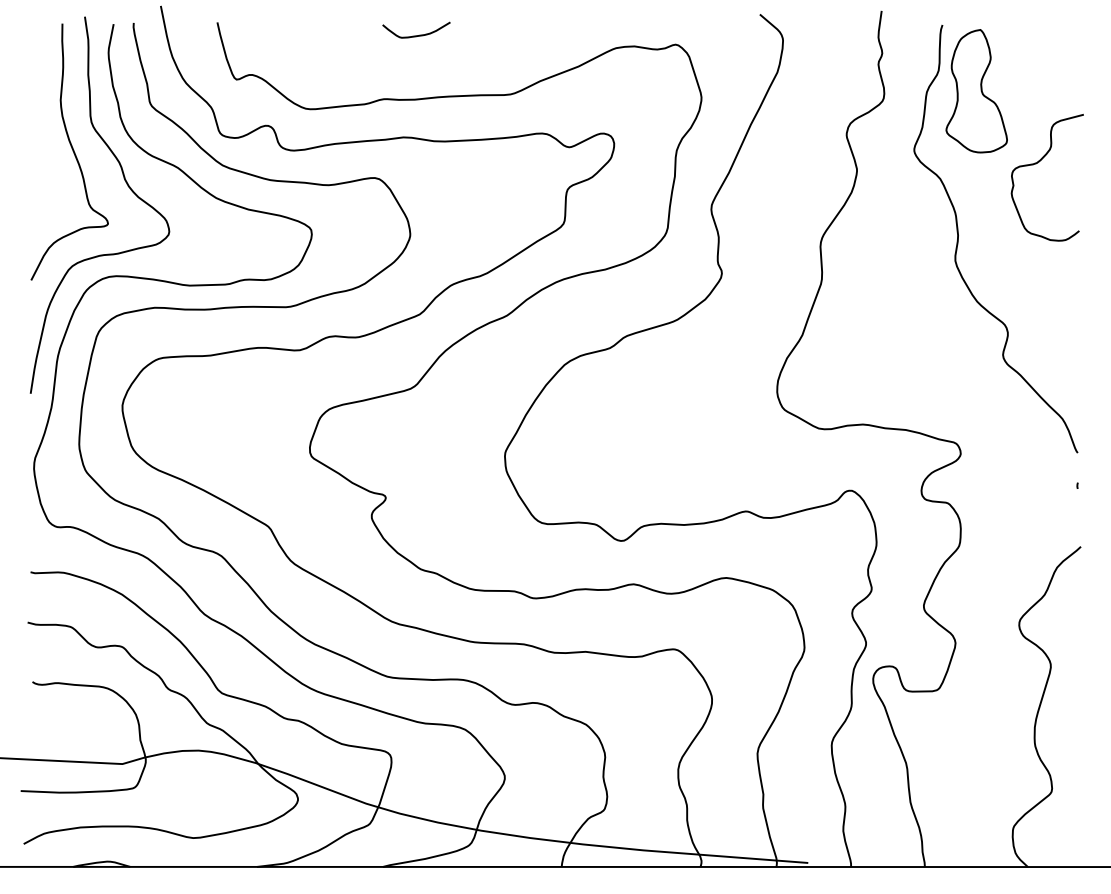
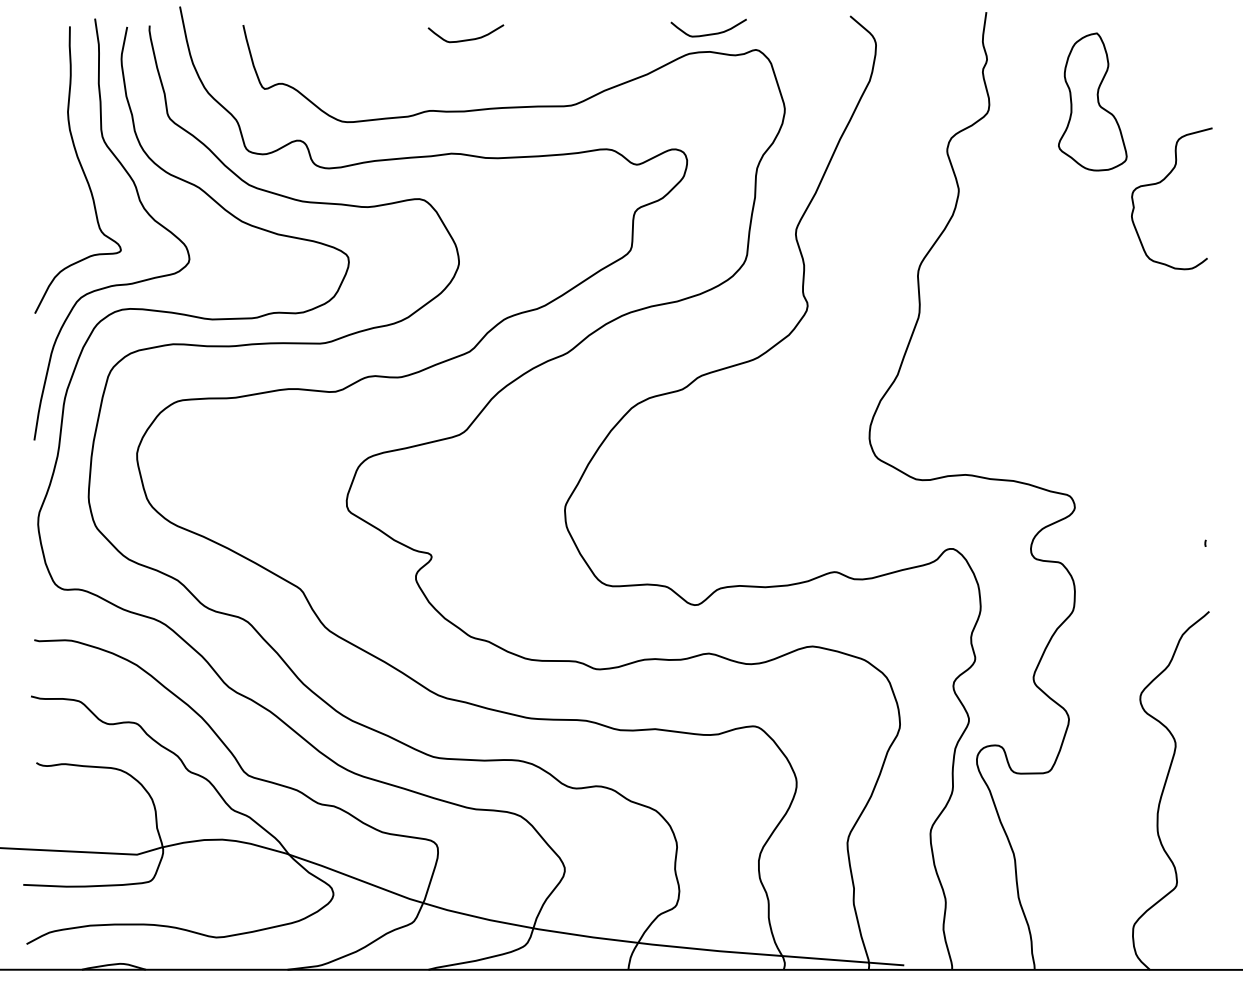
curve: (636, 29) -> (712, 32), added
curve: (958, 238) -> (1072, 266), removed

